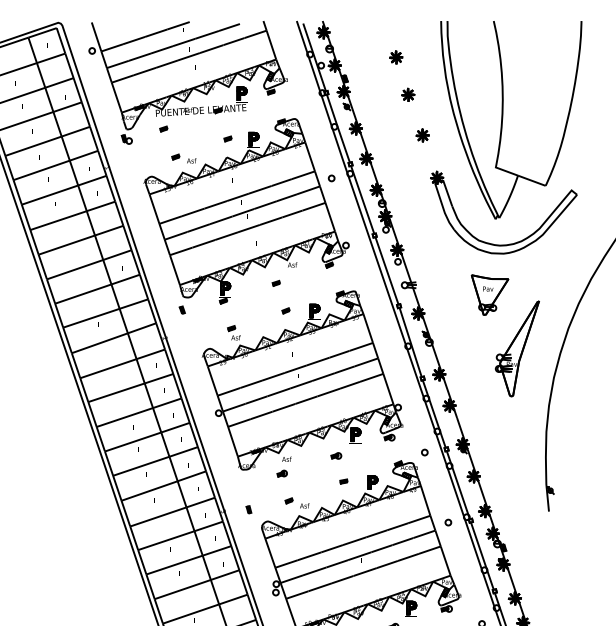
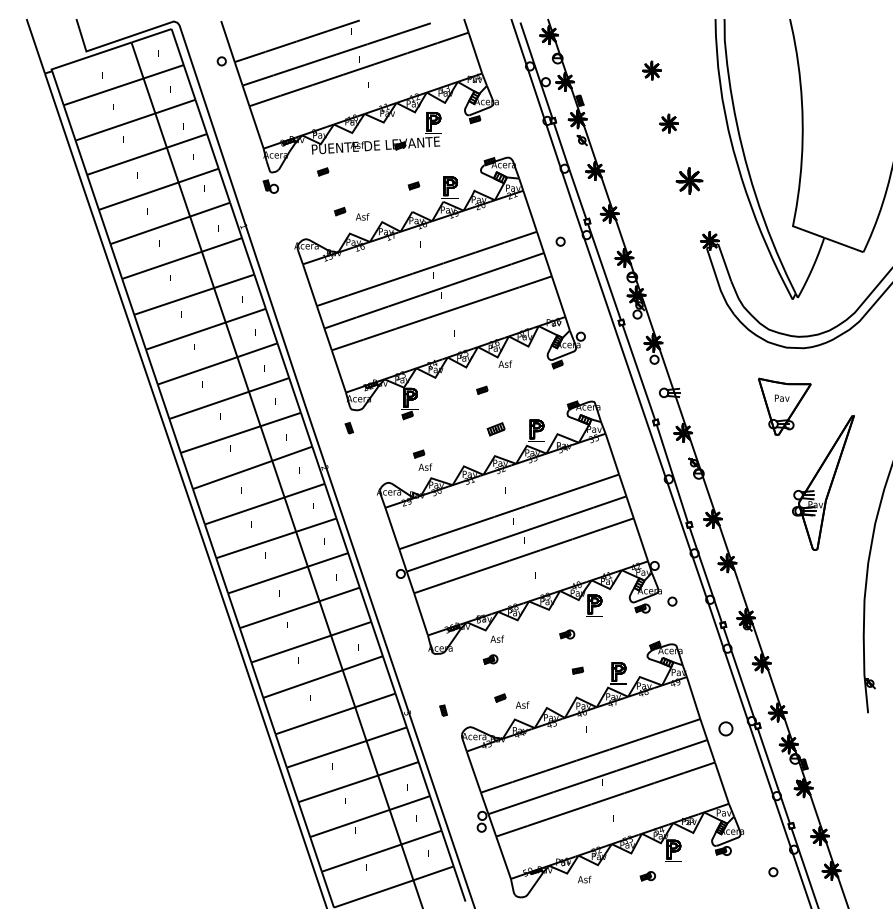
part: (422, 135) -> (689, 180), size x1.4
part: (285, 310) -> (495, 428), size x1.6
part: (424, 452) -> (672, 601), moved
part: (448, 522) -> (725, 728), size x1.6

